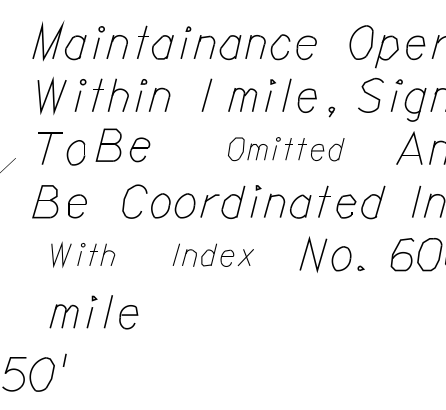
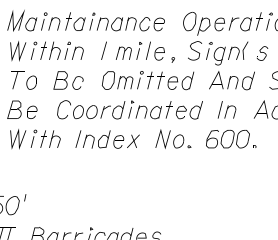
part: (122, 145) -> (68, 80), moved
part: (285, 148) -> (147, 80), size x1.43
part: (83, 255) -> (35, 139), size x1.43
part: (213, 255) -> (107, 139), size x1.43
part: (94, 311) -> (41, 170), removed

